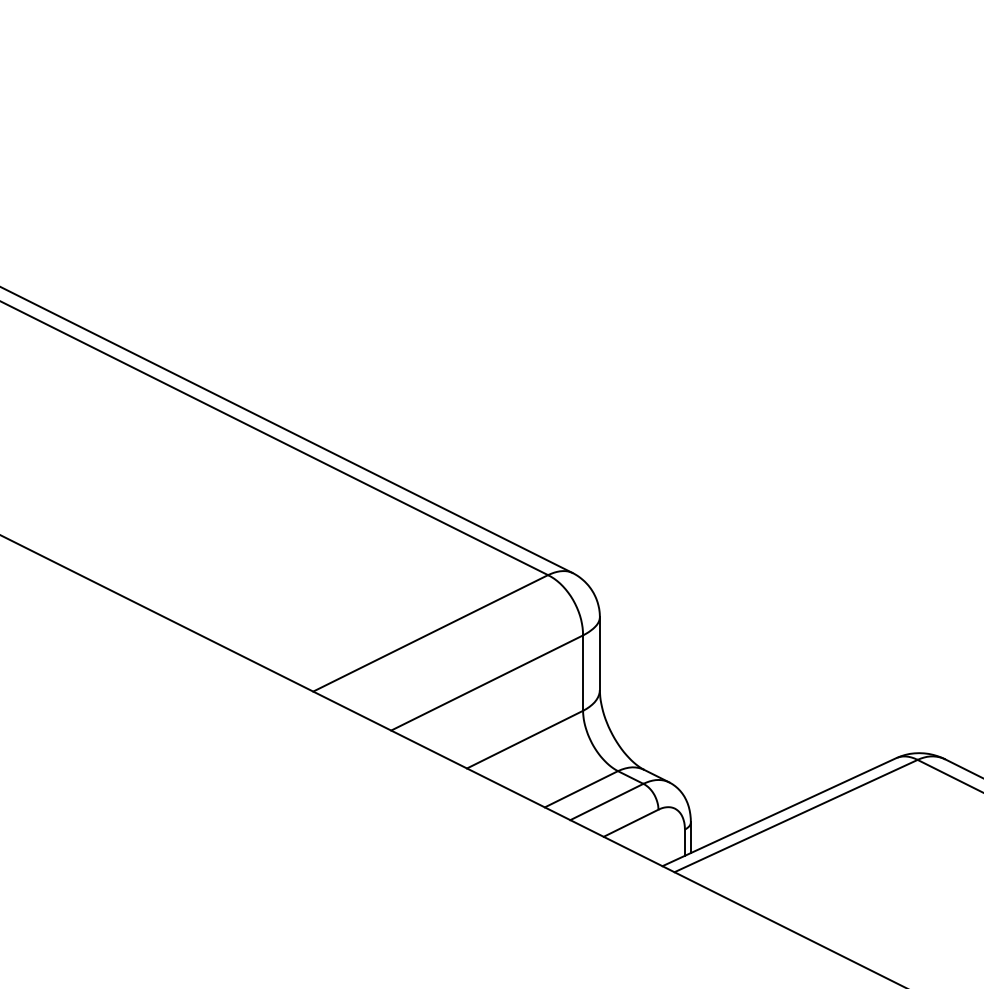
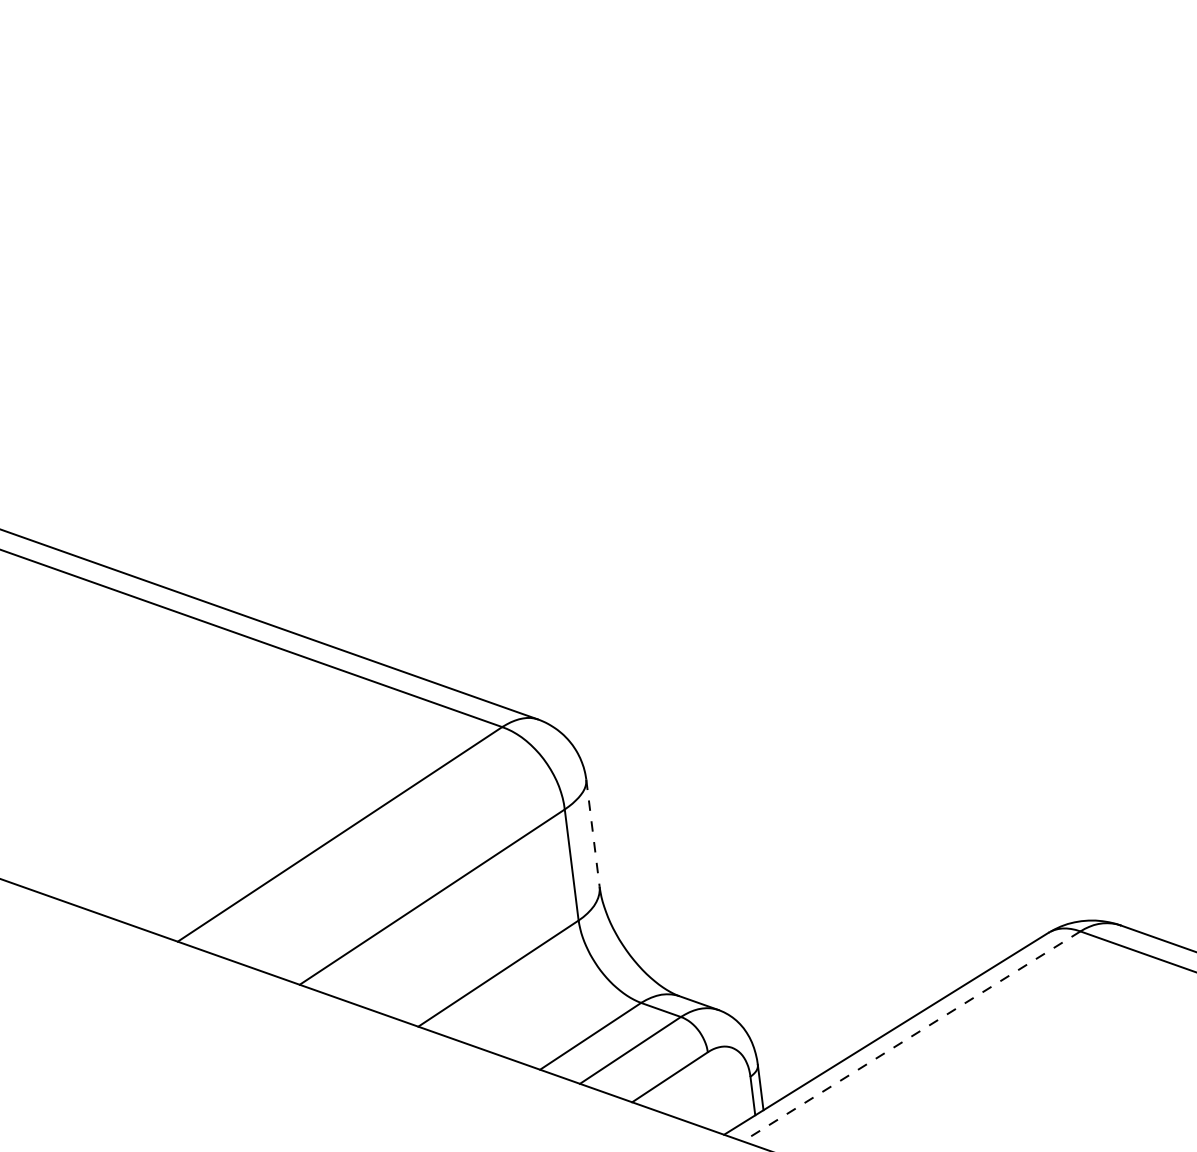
line: (599, 654) -> (592, 834), solid -> dashed
line: (796, 816) -> (912, 1036), solid -> dashed

